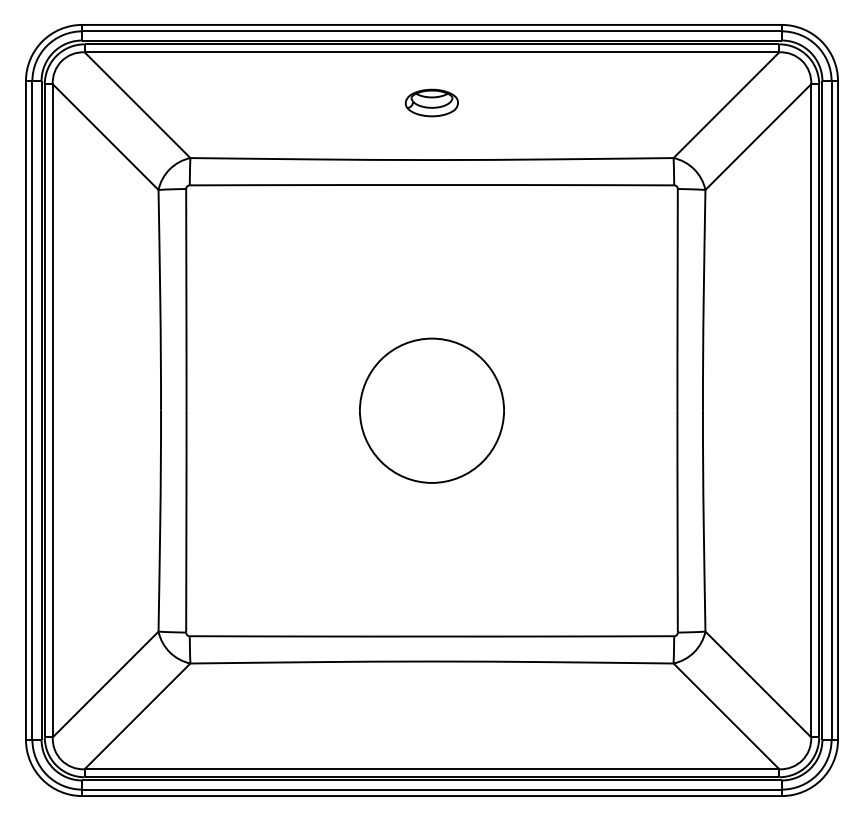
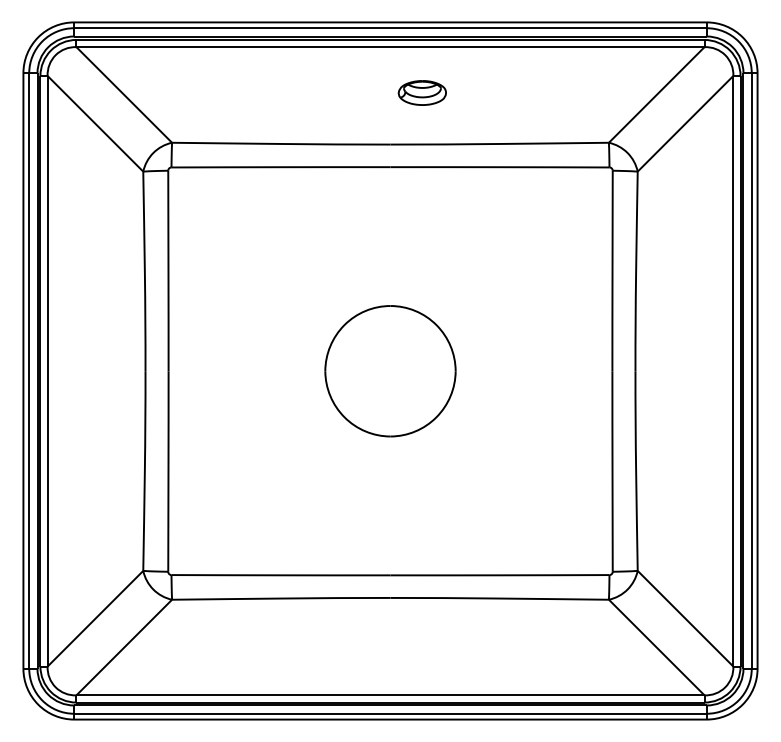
part: (430, 102) -> (421, 92), moved

